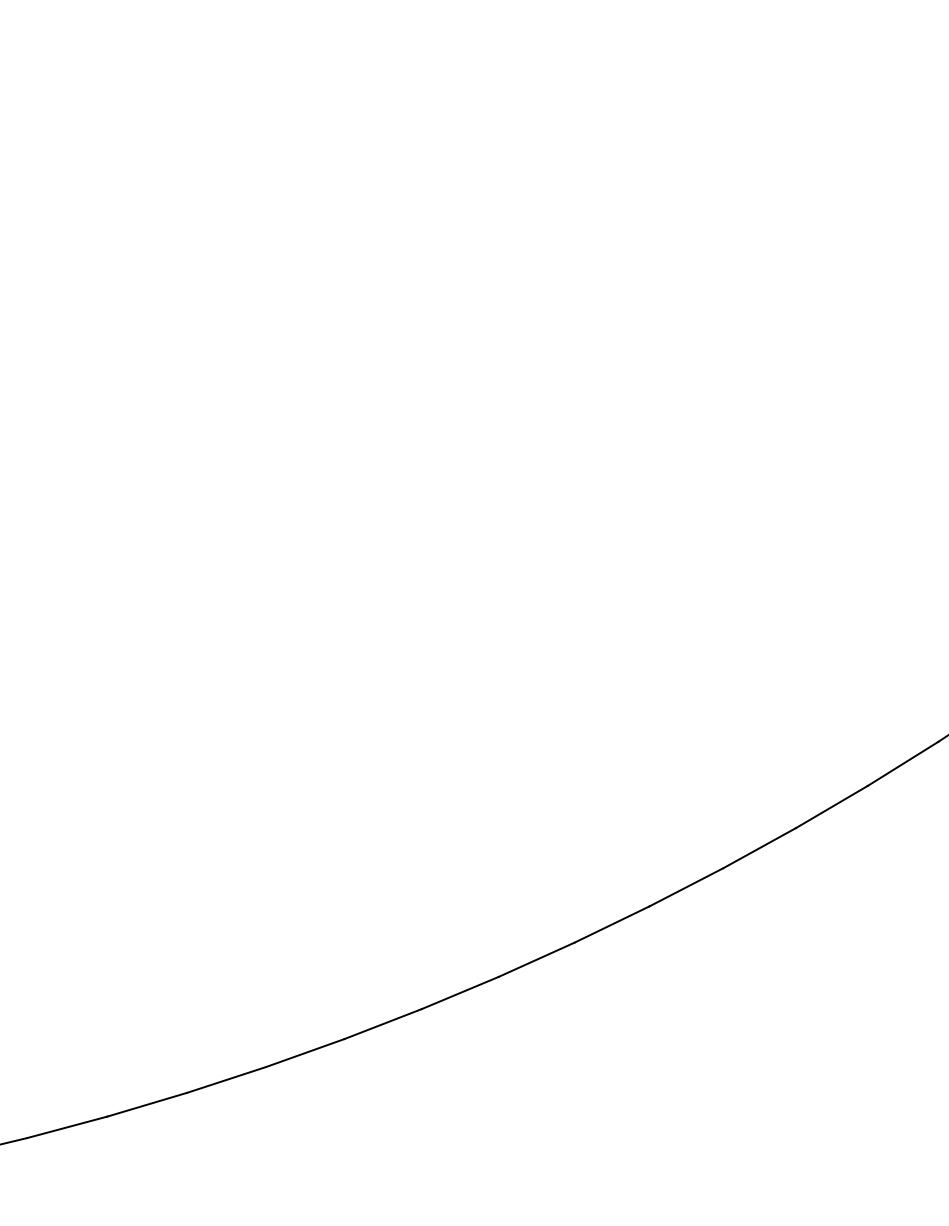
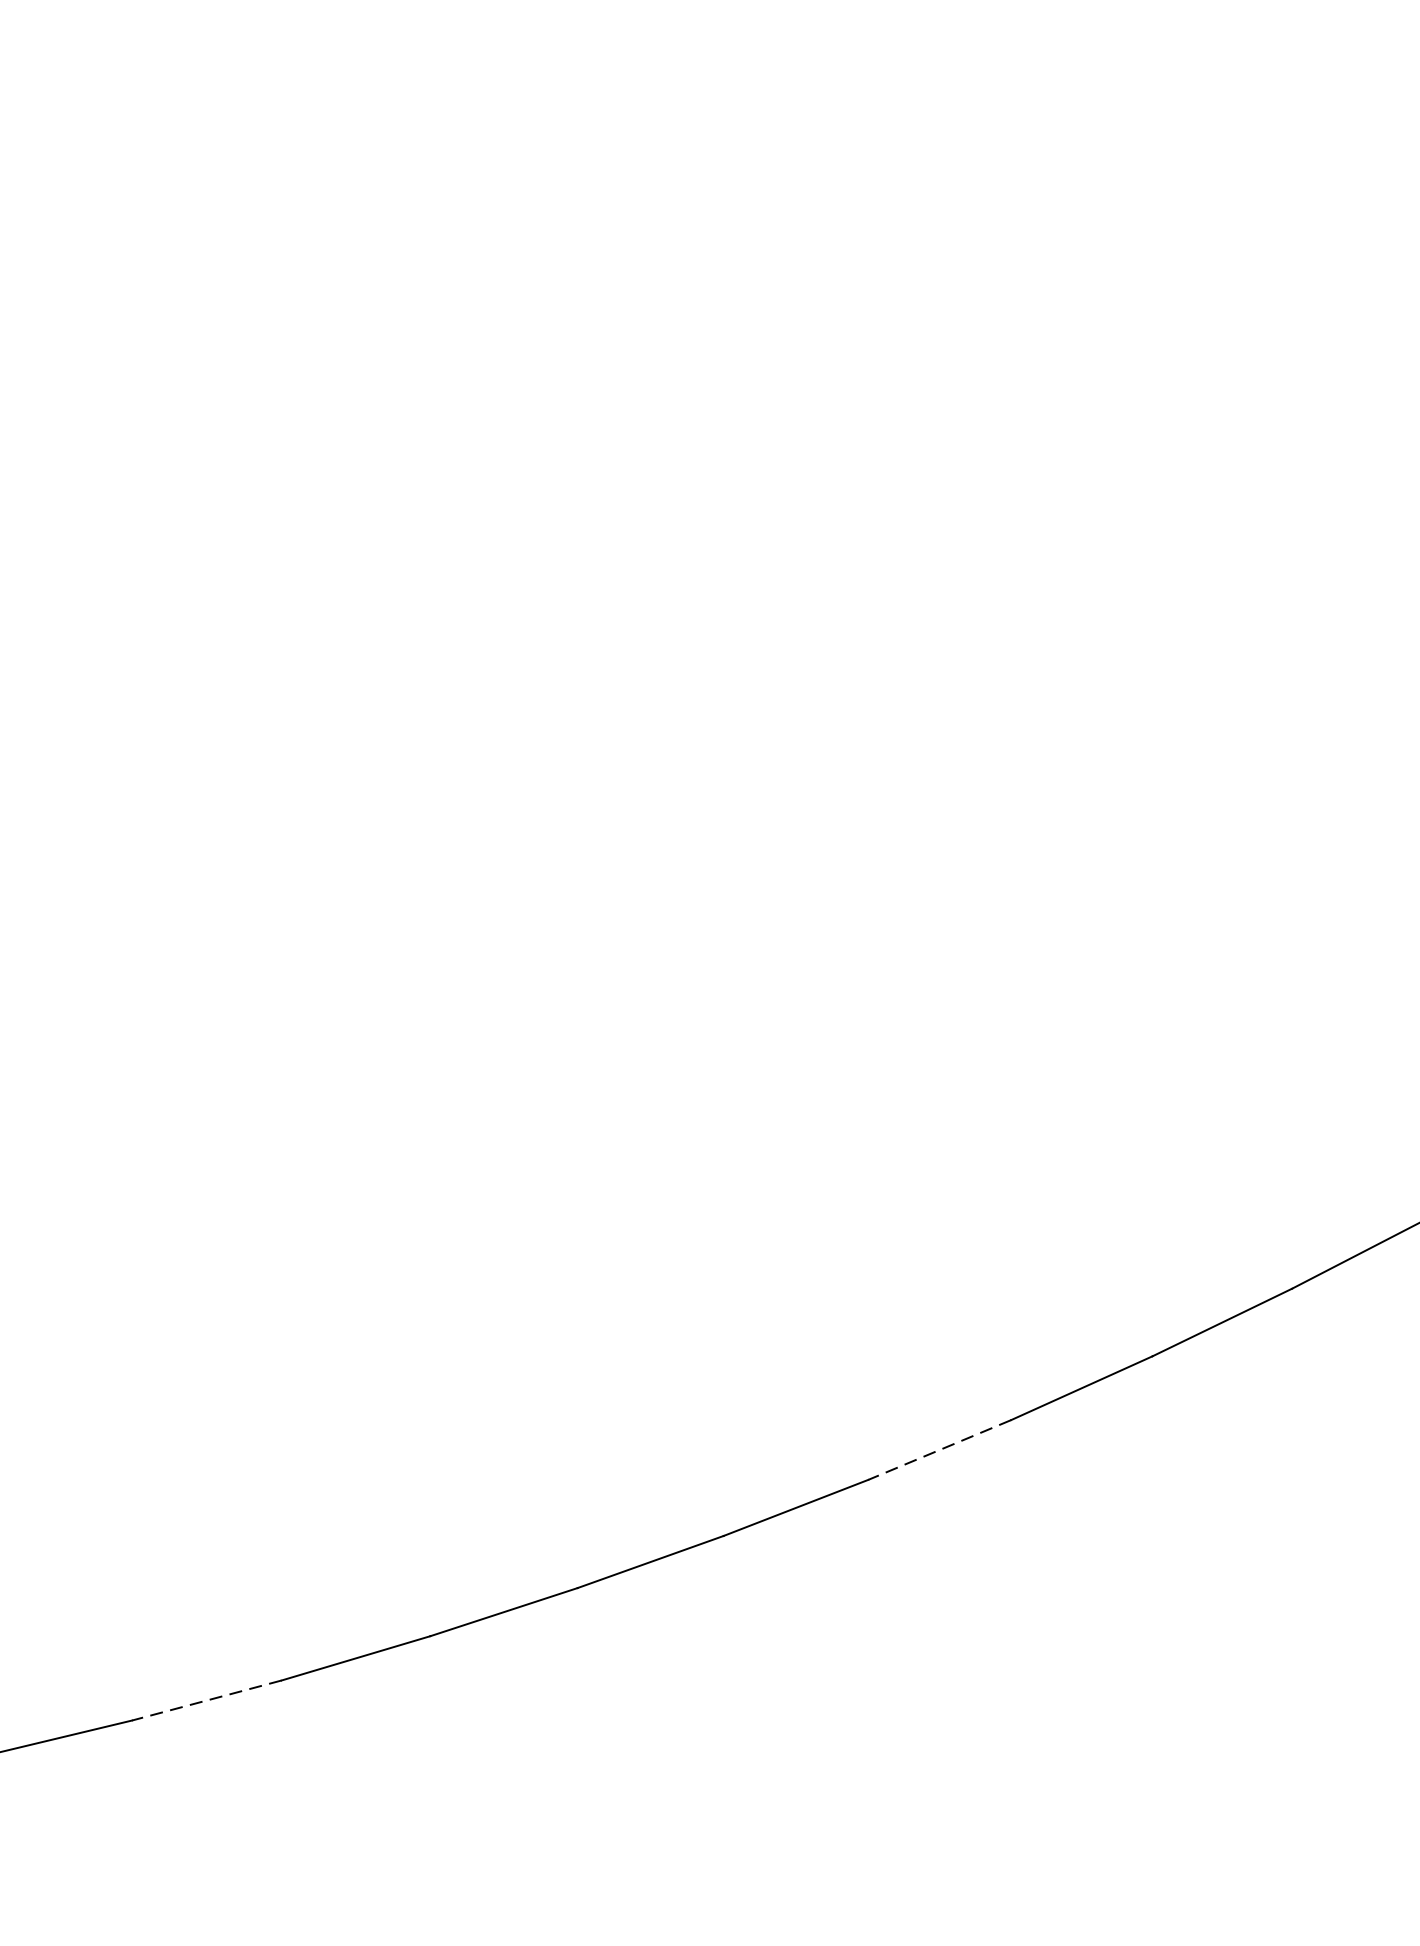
line: (460, 992) -> (940, 1449), solid -> dashed
line: (67, 1127) -> (207, 1700), solid -> dashed

